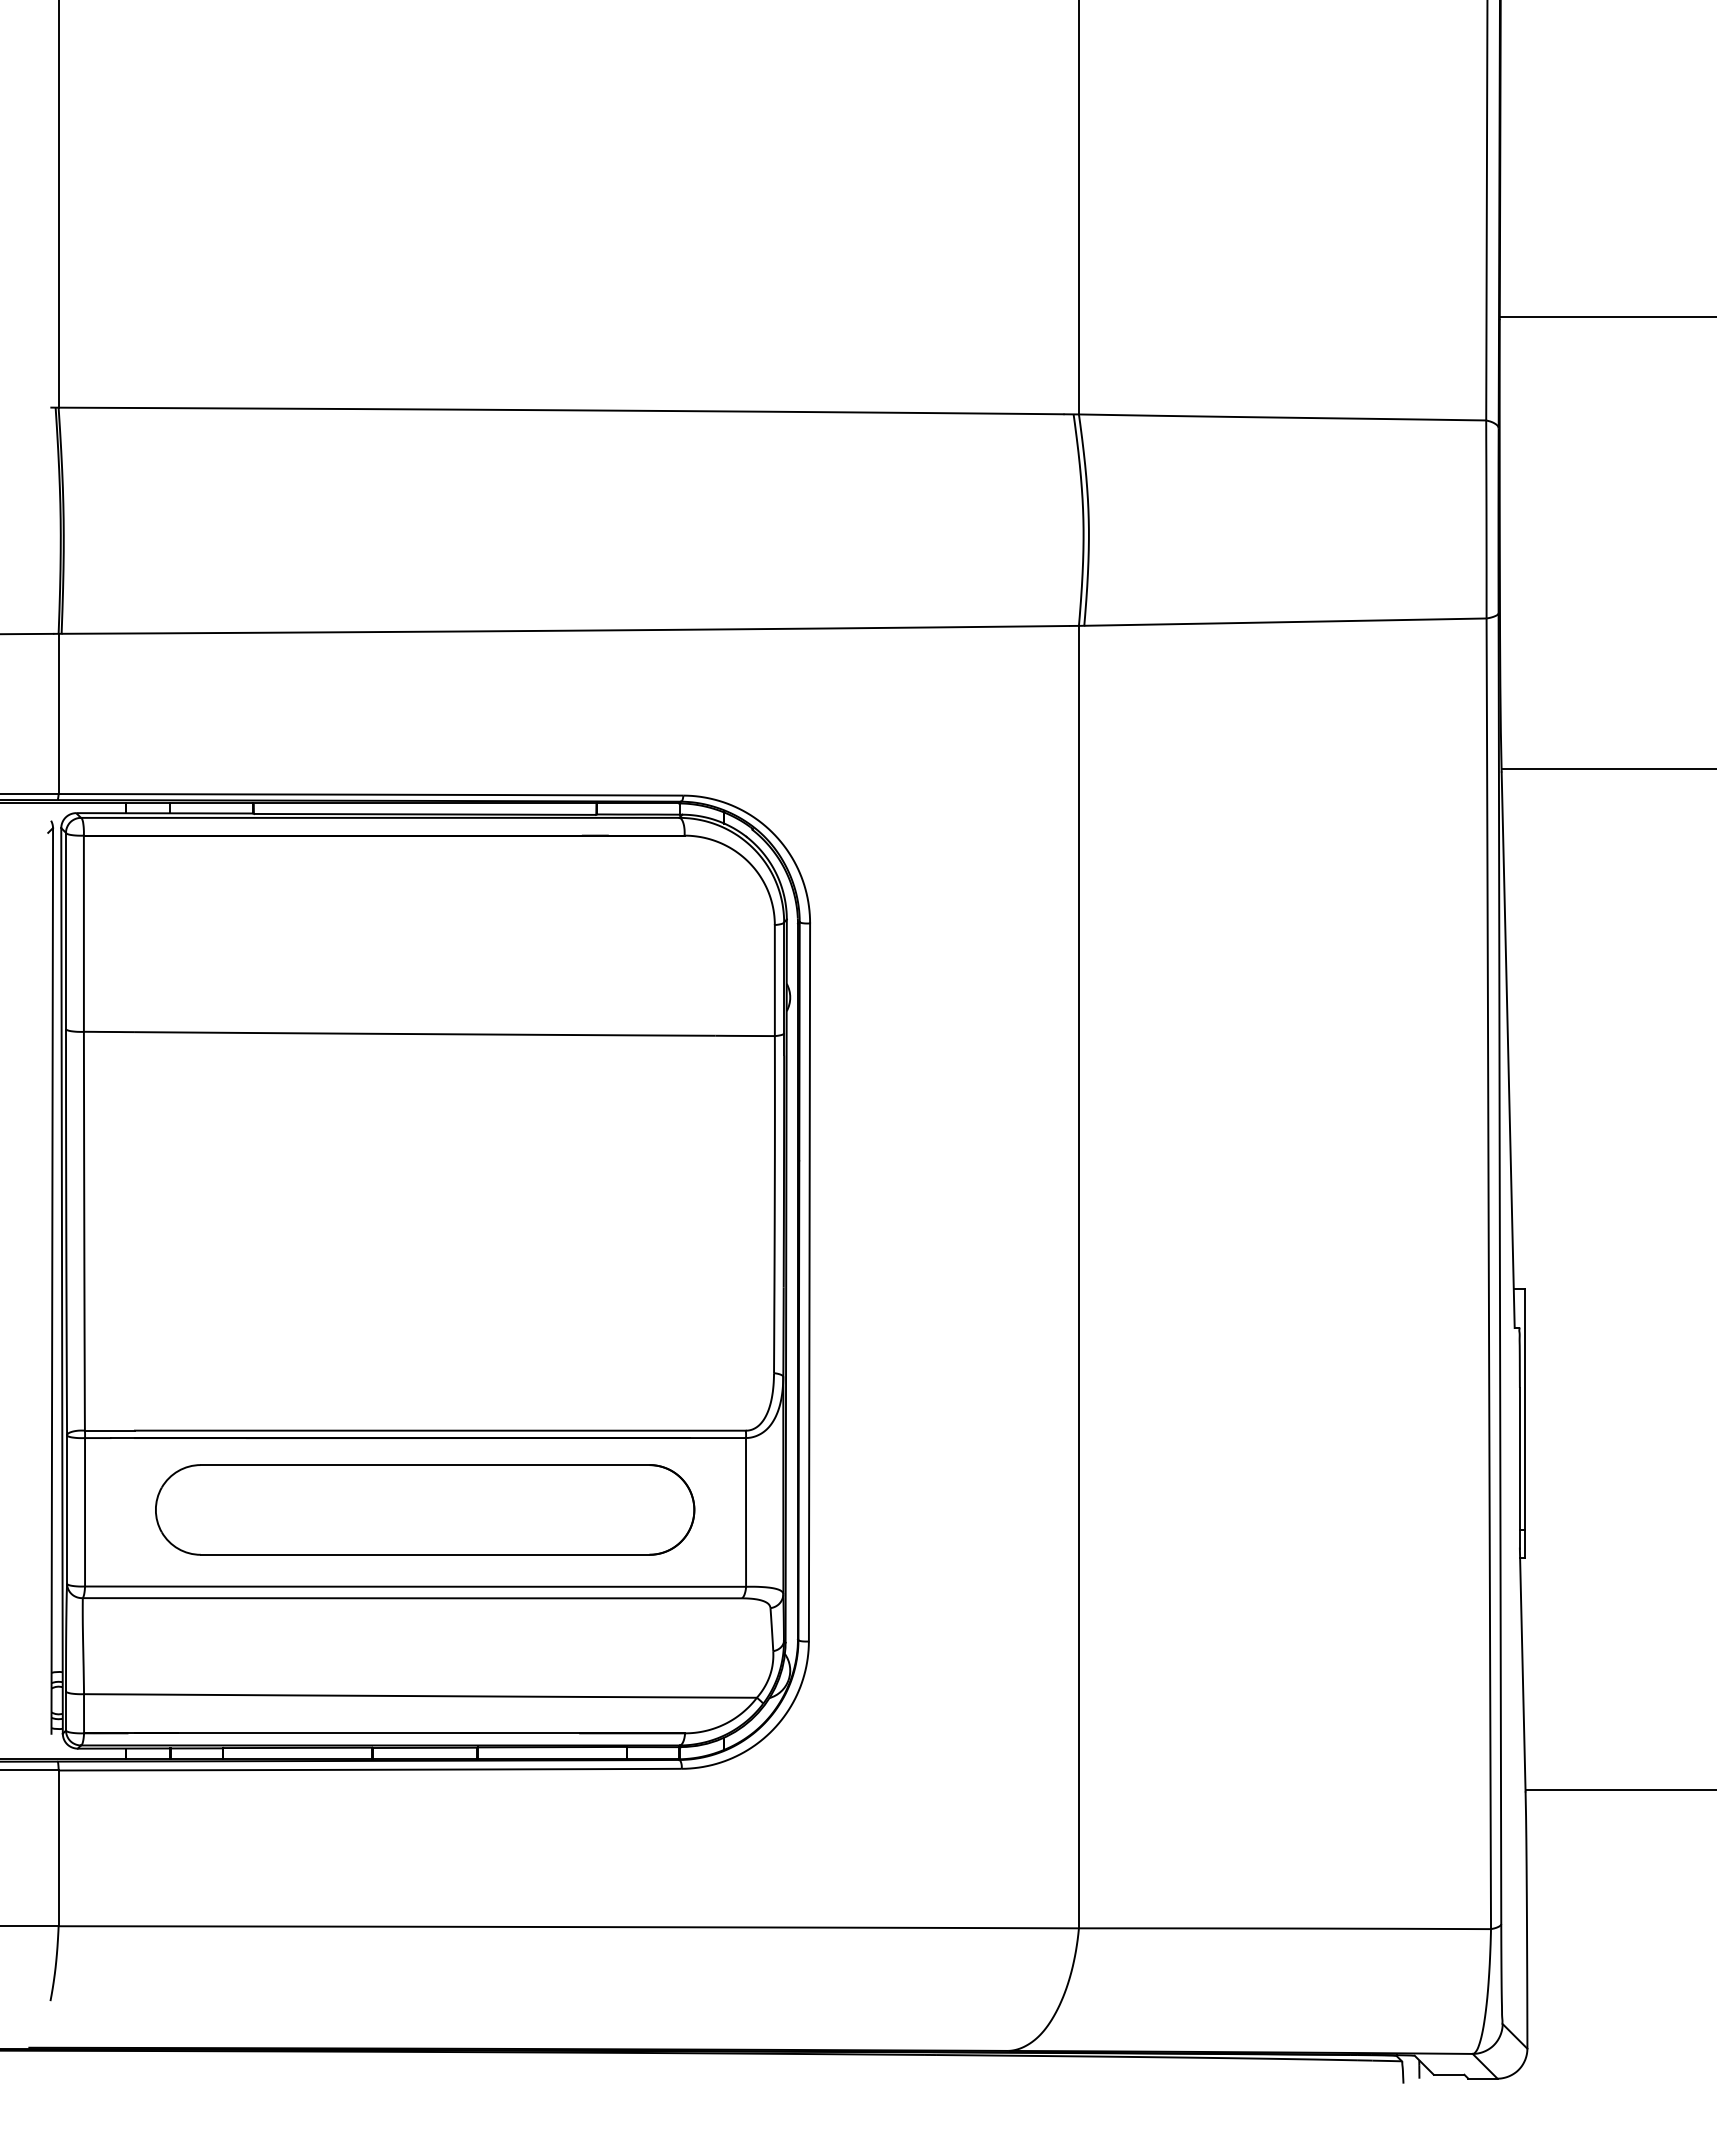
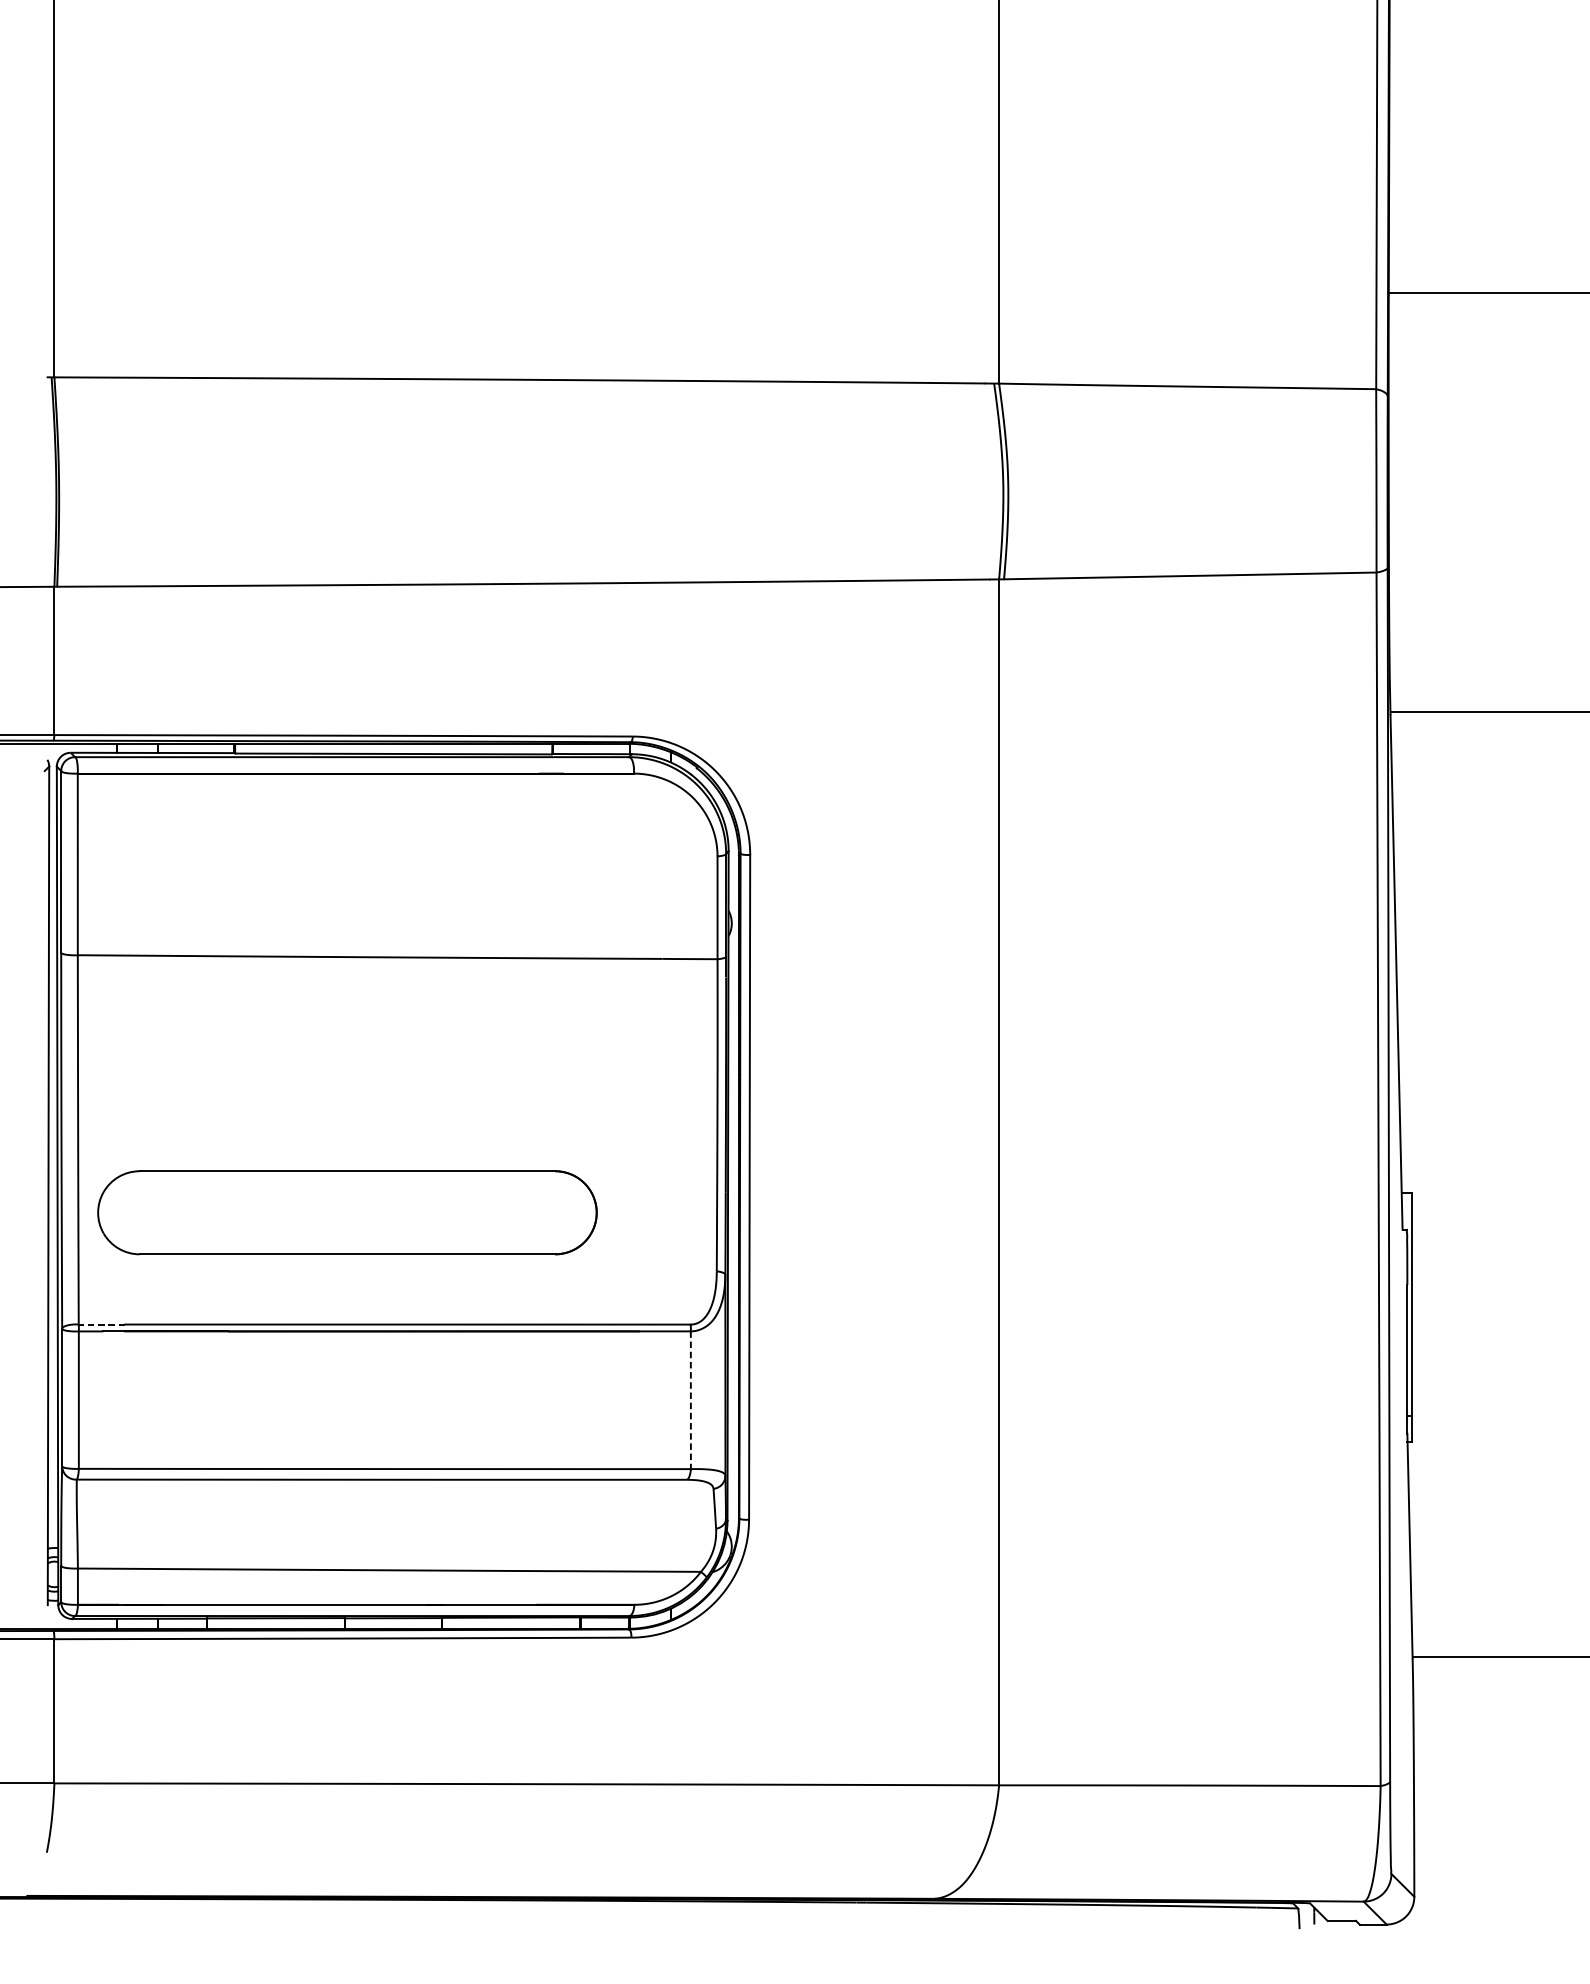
line: (109, 1430) -> (101, 1324), solid -> dashed
part: (425, 1509) -> (347, 1212), moved
line: (746, 1512) -> (691, 1400), solid -> dashed

